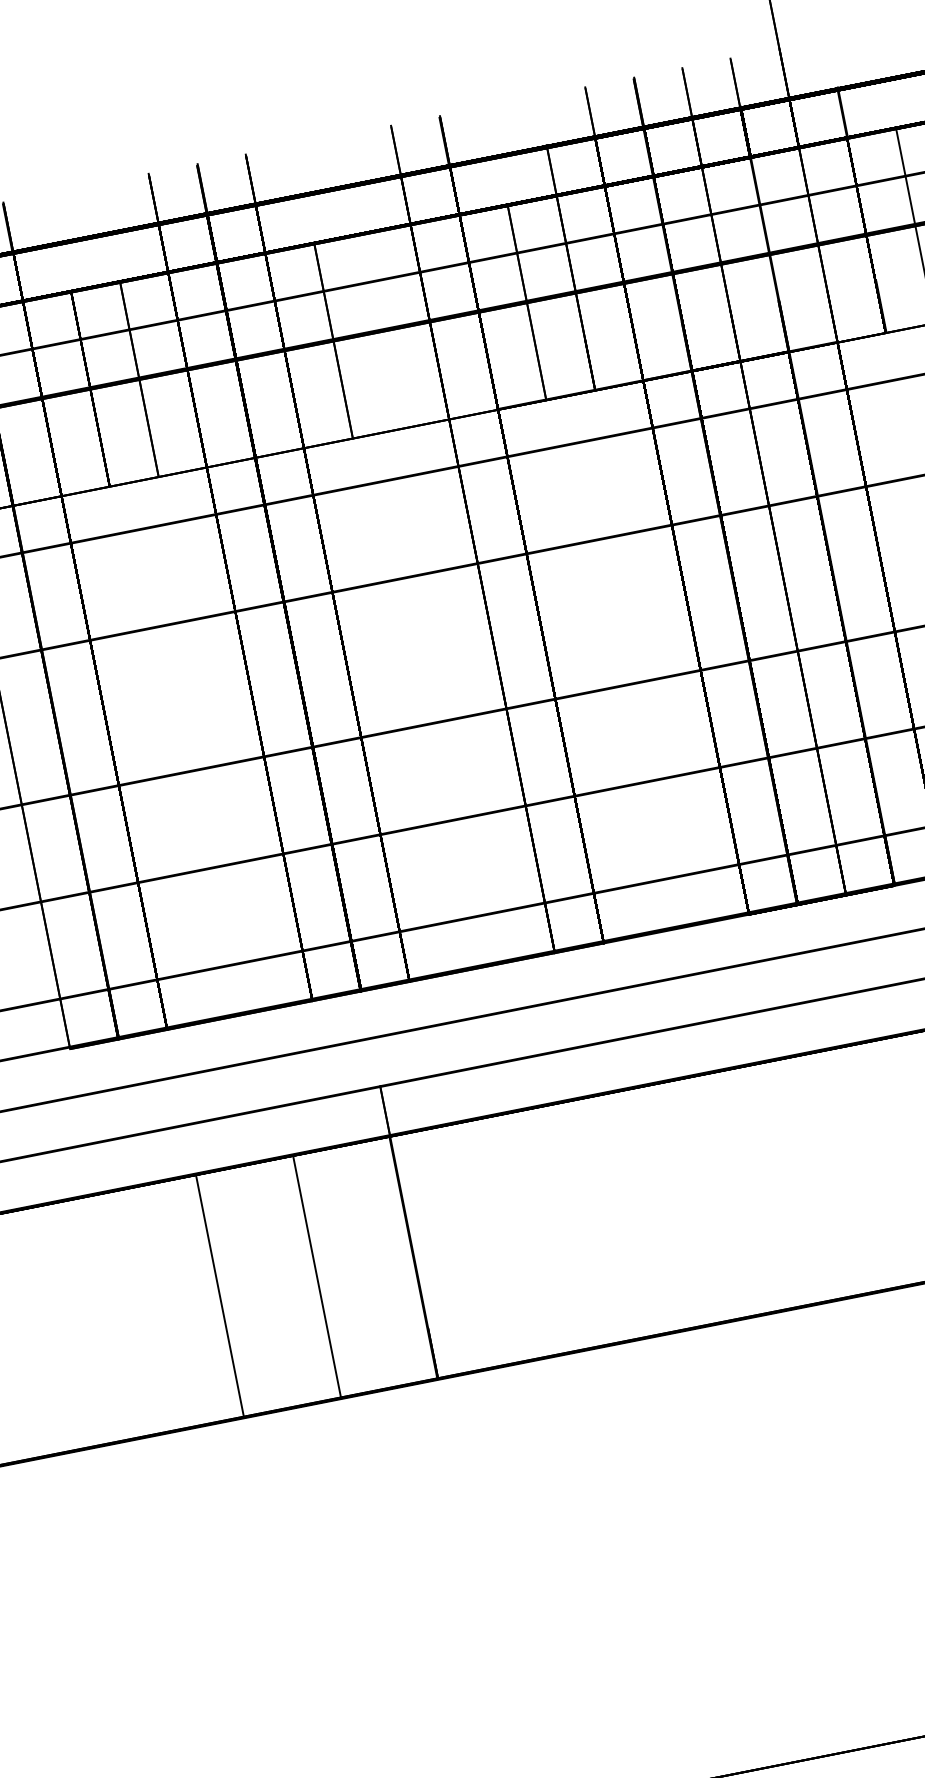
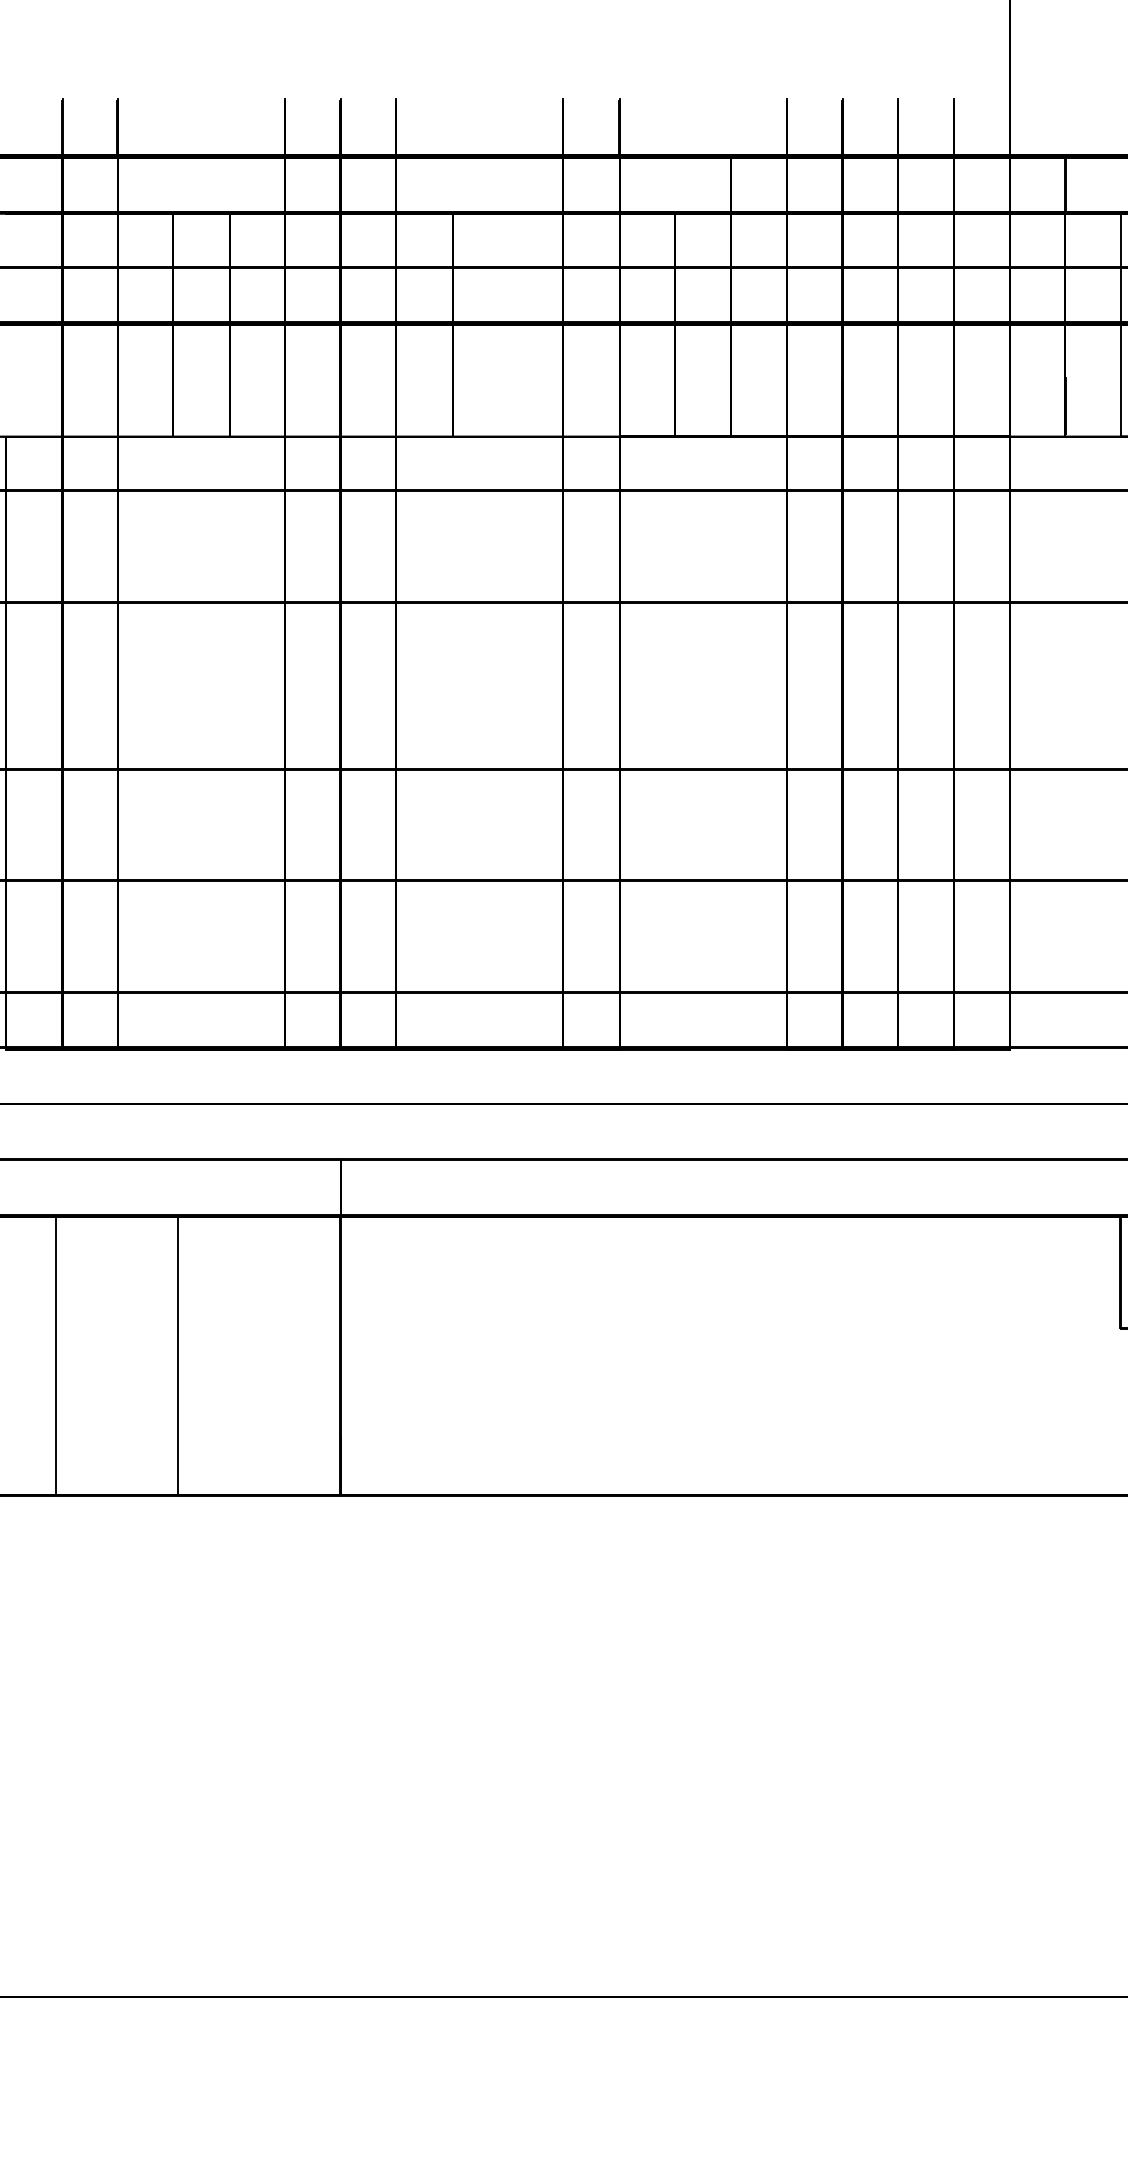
line: (316, 1276) -> (177, 1355), moved
line: (219, 1295) -> (55, 1355), moved

